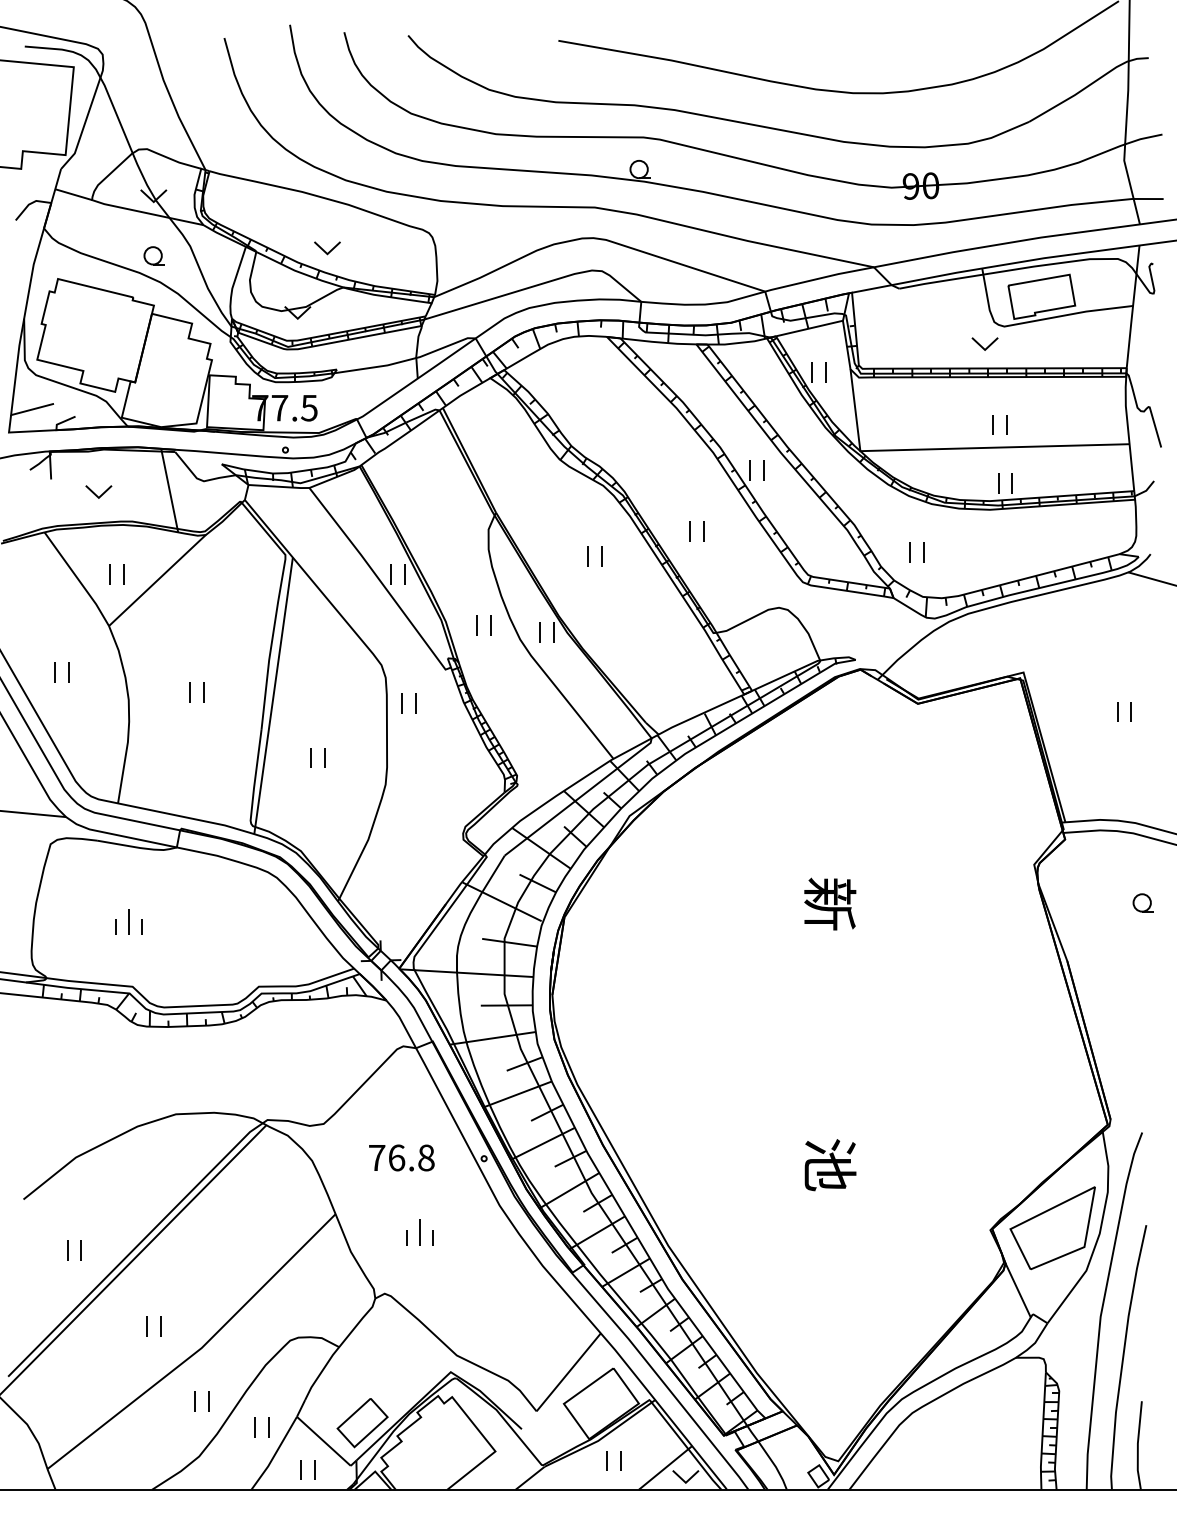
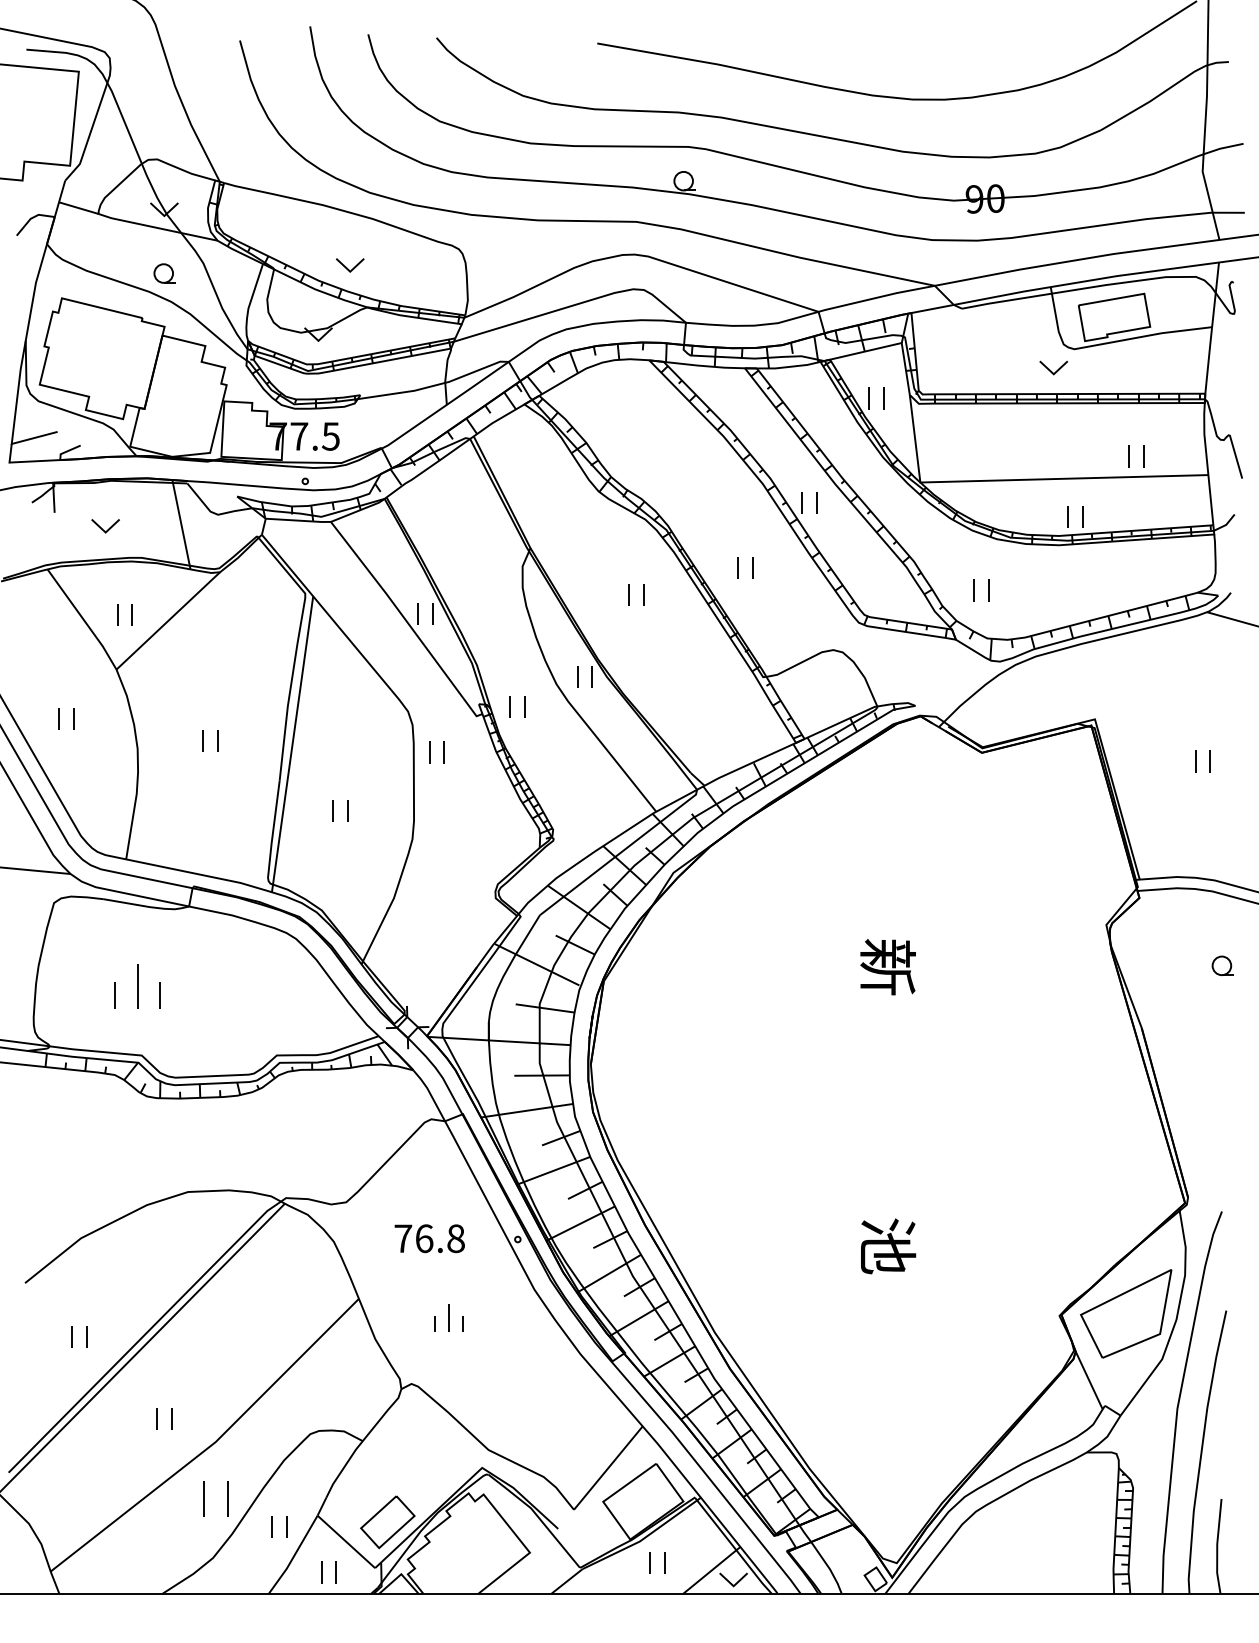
part: (993, 424) -> (1129, 456), moved
part: (477, 624) -> (510, 706), moved
part: (128, 921) -> (137, 985), size x1.6
part: (201, 1400) -> (215, 1498), size x1.6

